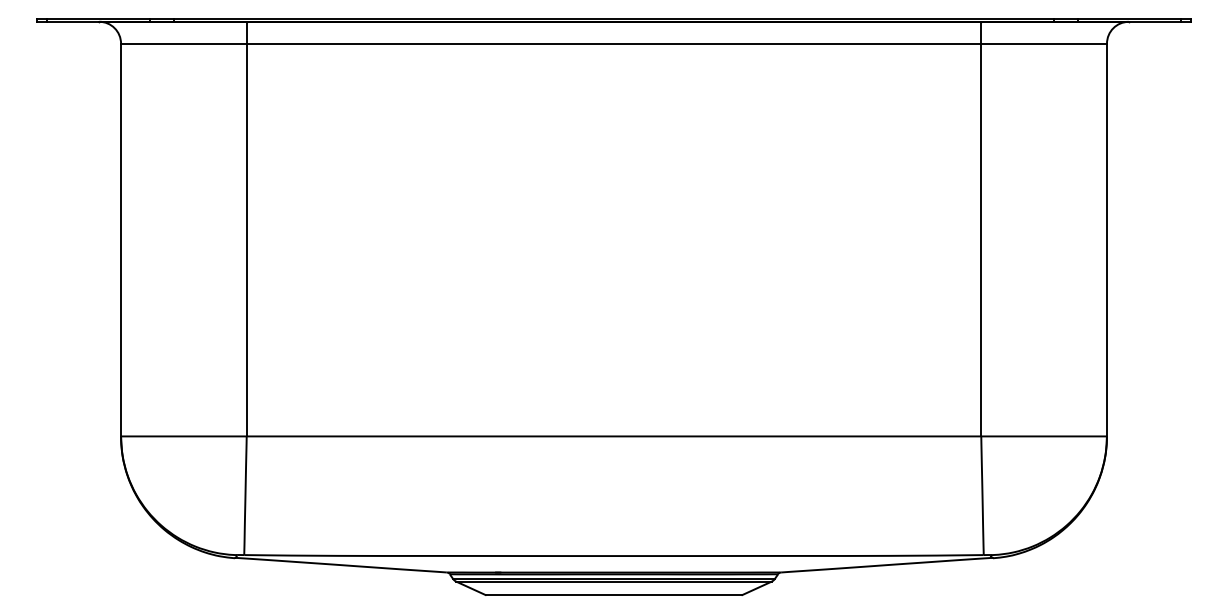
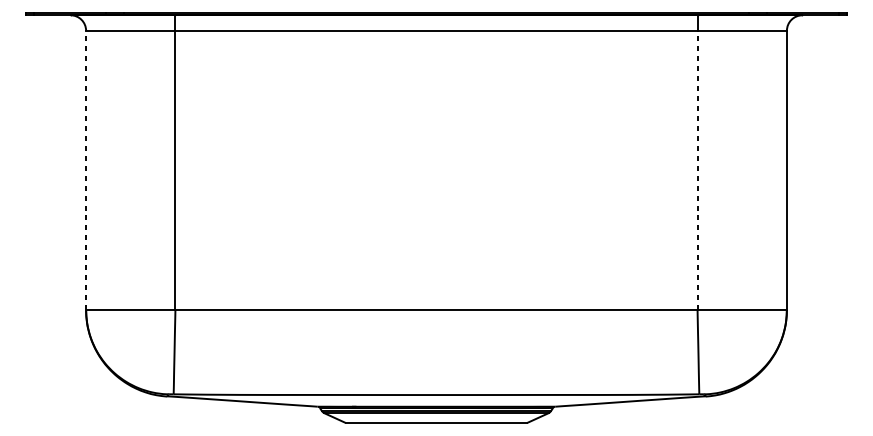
line: (121, 239) -> (86, 170), solid -> dashed
line: (981, 239) -> (697, 170), solid -> dashed

